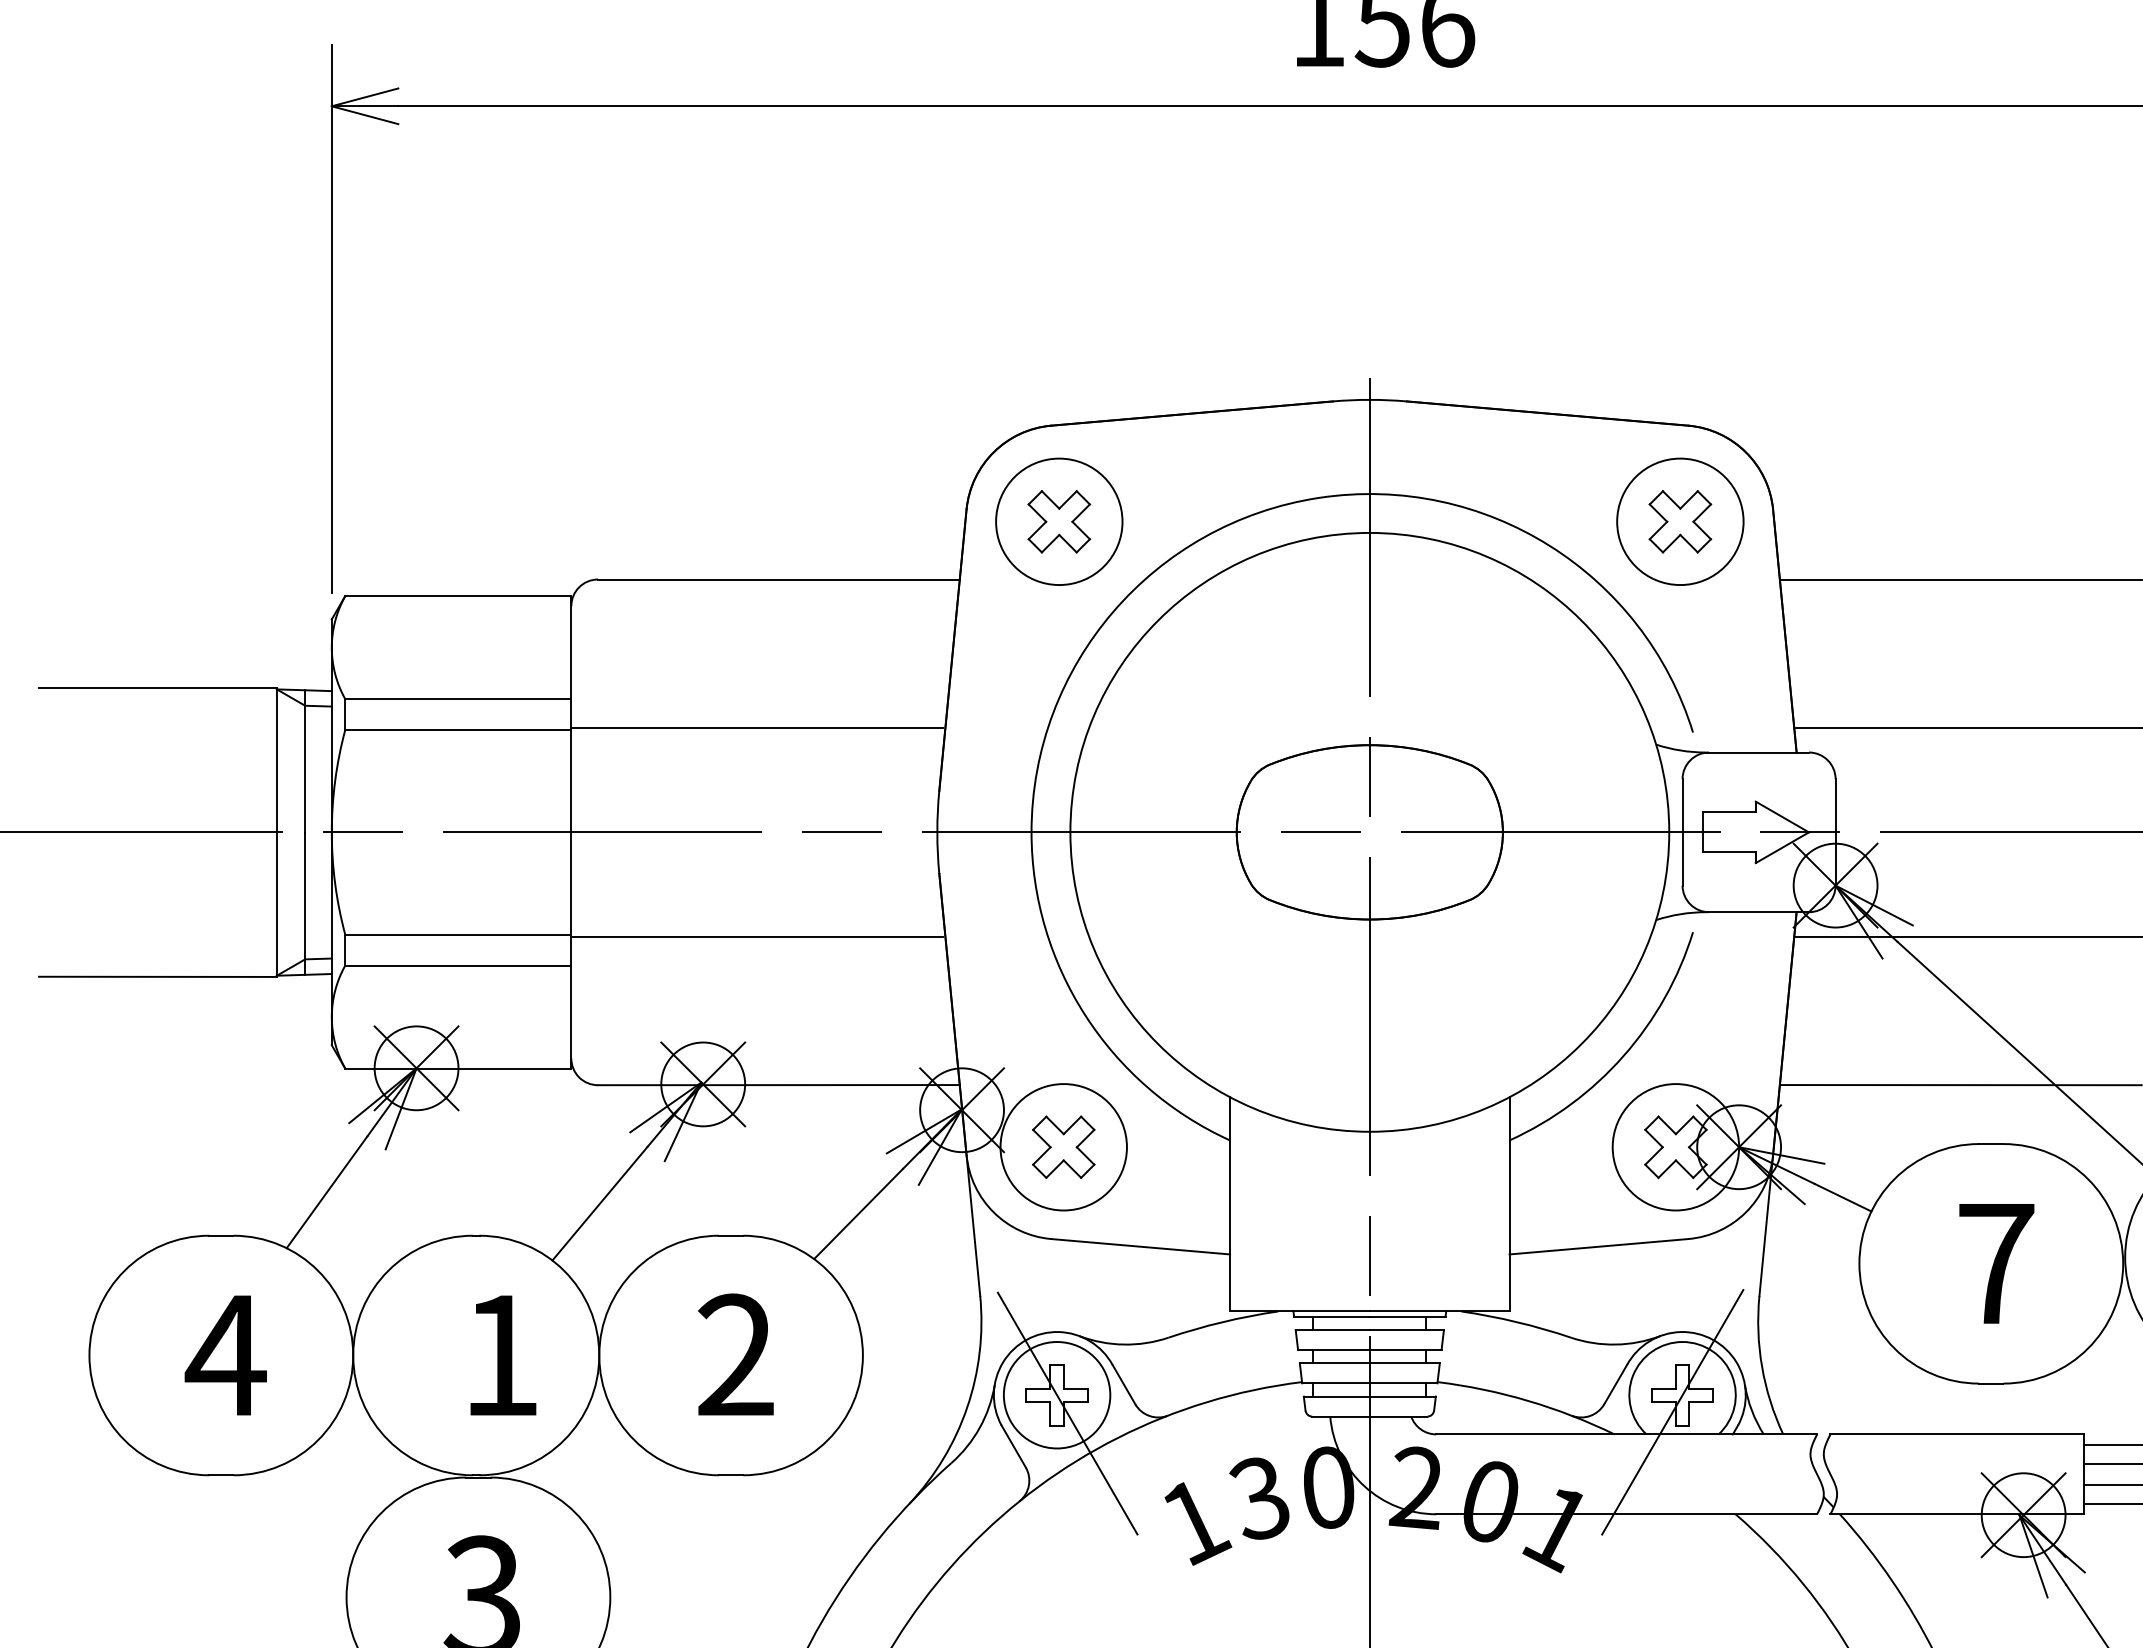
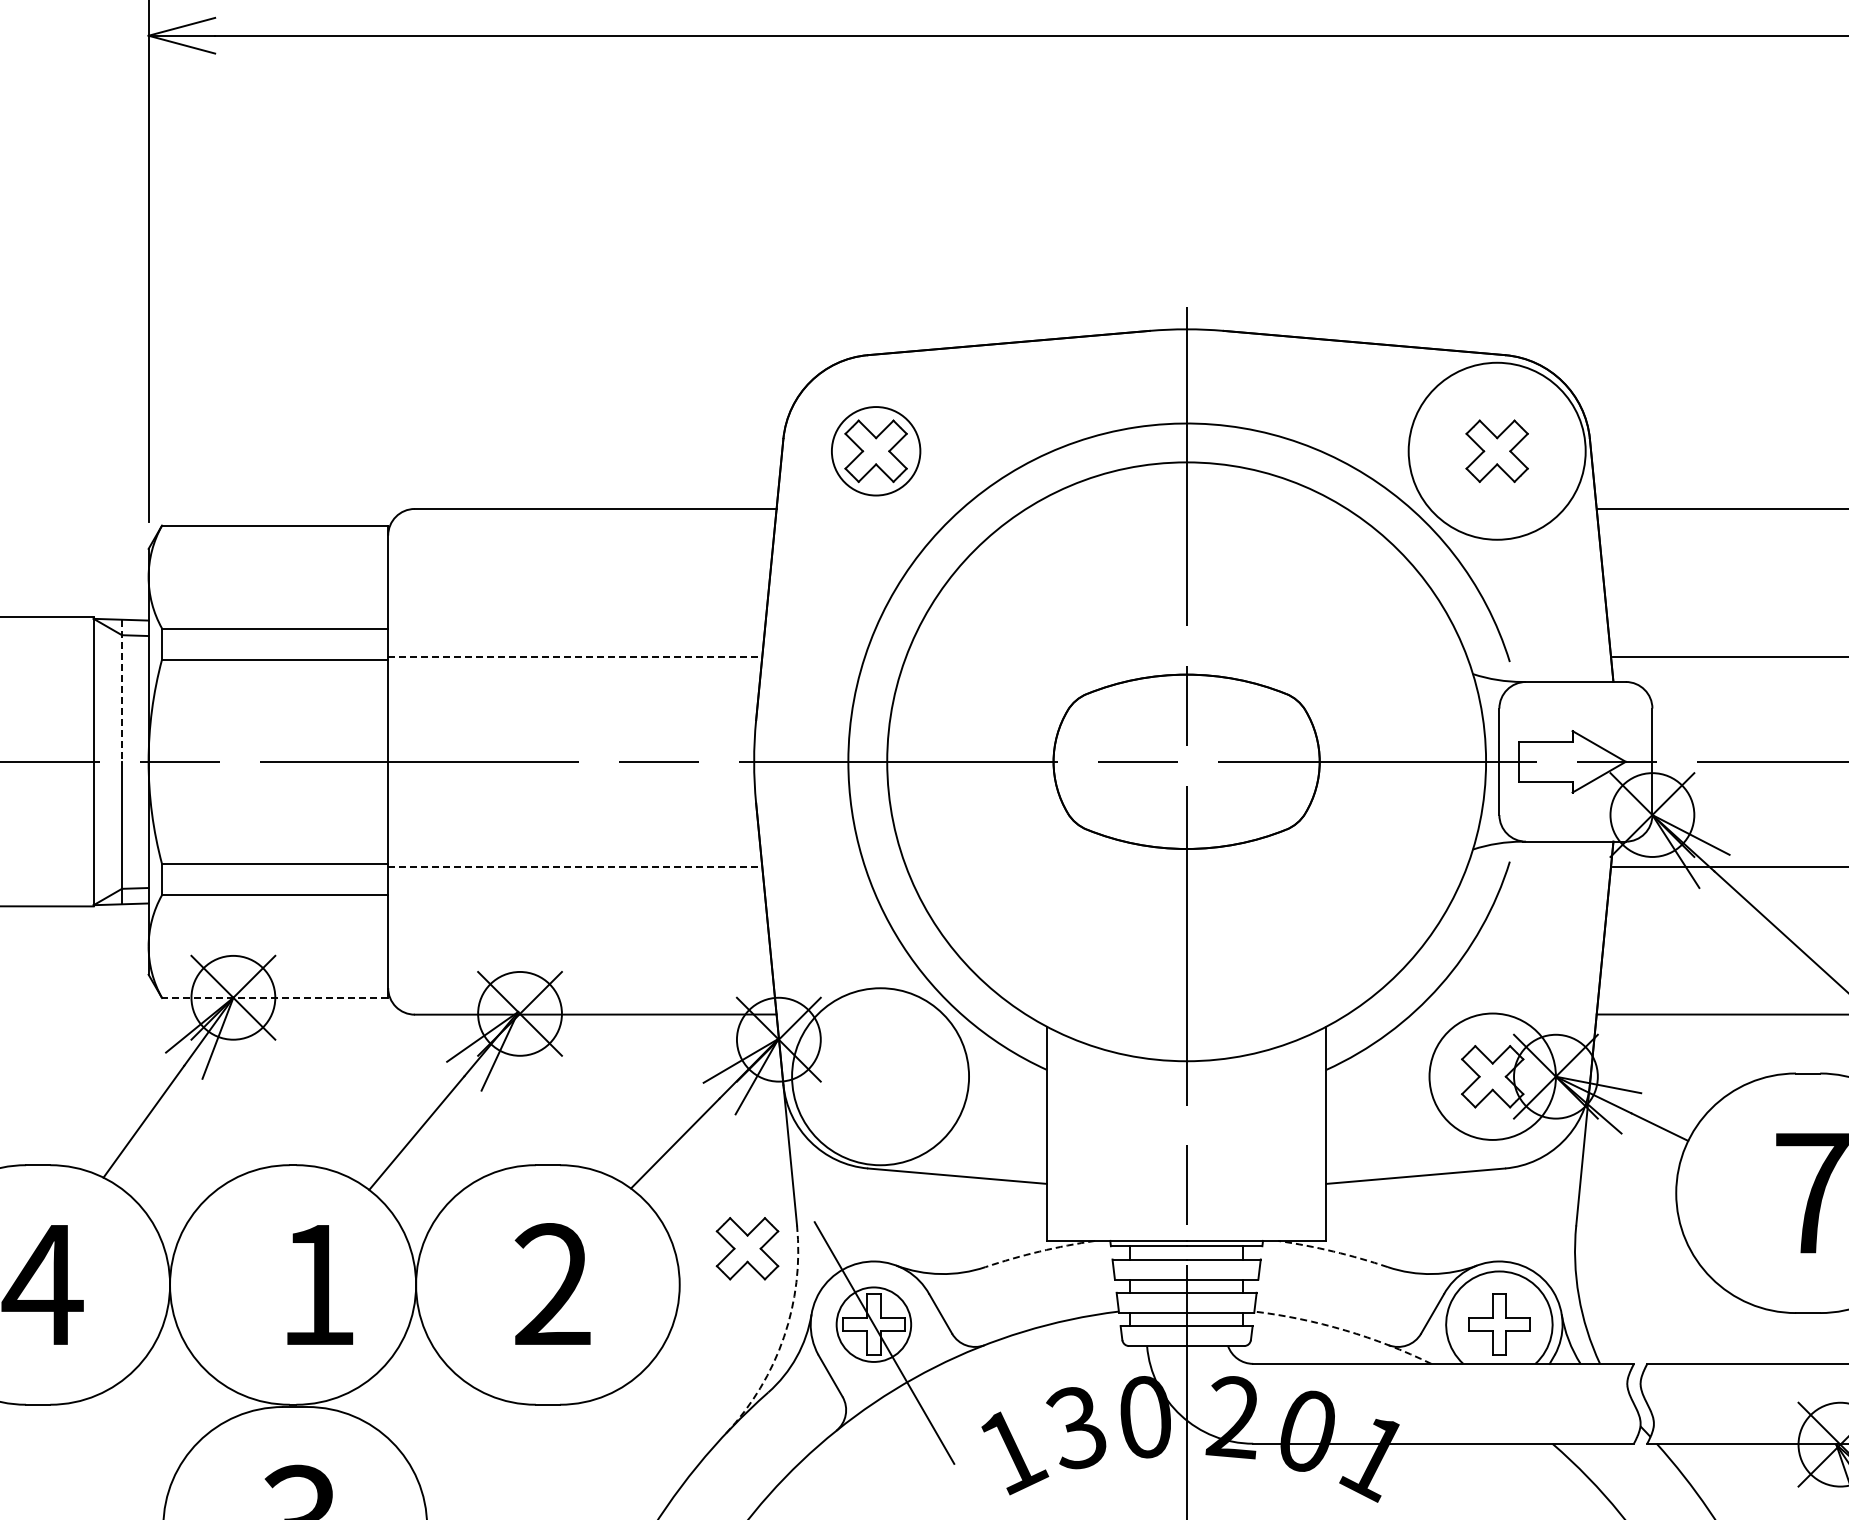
circle: (1059, 521) -> (876, 450), size x0.7
circle: (1680, 521) -> (1497, 450), size x1.4
line: (757, 727) -> (574, 656), solid -> dashed
line: (305, 761) -> (122, 690), solid -> dashed
line: (757, 937) -> (574, 866), solid -> dashed
line: (457, 1068) -> (274, 997), solid -> dashed
part: (1063, 1146) -> (747, 1247), moved
circle: (1063, 1147) -> (880, 1076), size x1.4
arc: (1222, 1322) -> (1039, 1251), solid -> dashed
arc: (1516, 1322) -> (1333, 1251), solid -> dashed
circle: (1056, 1395) -> (873, 1324), size x0.7
arc: (1528, 1400) -> (1345, 1329), solid -> dashed
arc: (967, 1407) -> (784, 1336), solid -> dashed
line: (1672, 1412) -> (1489, 1341), removed

